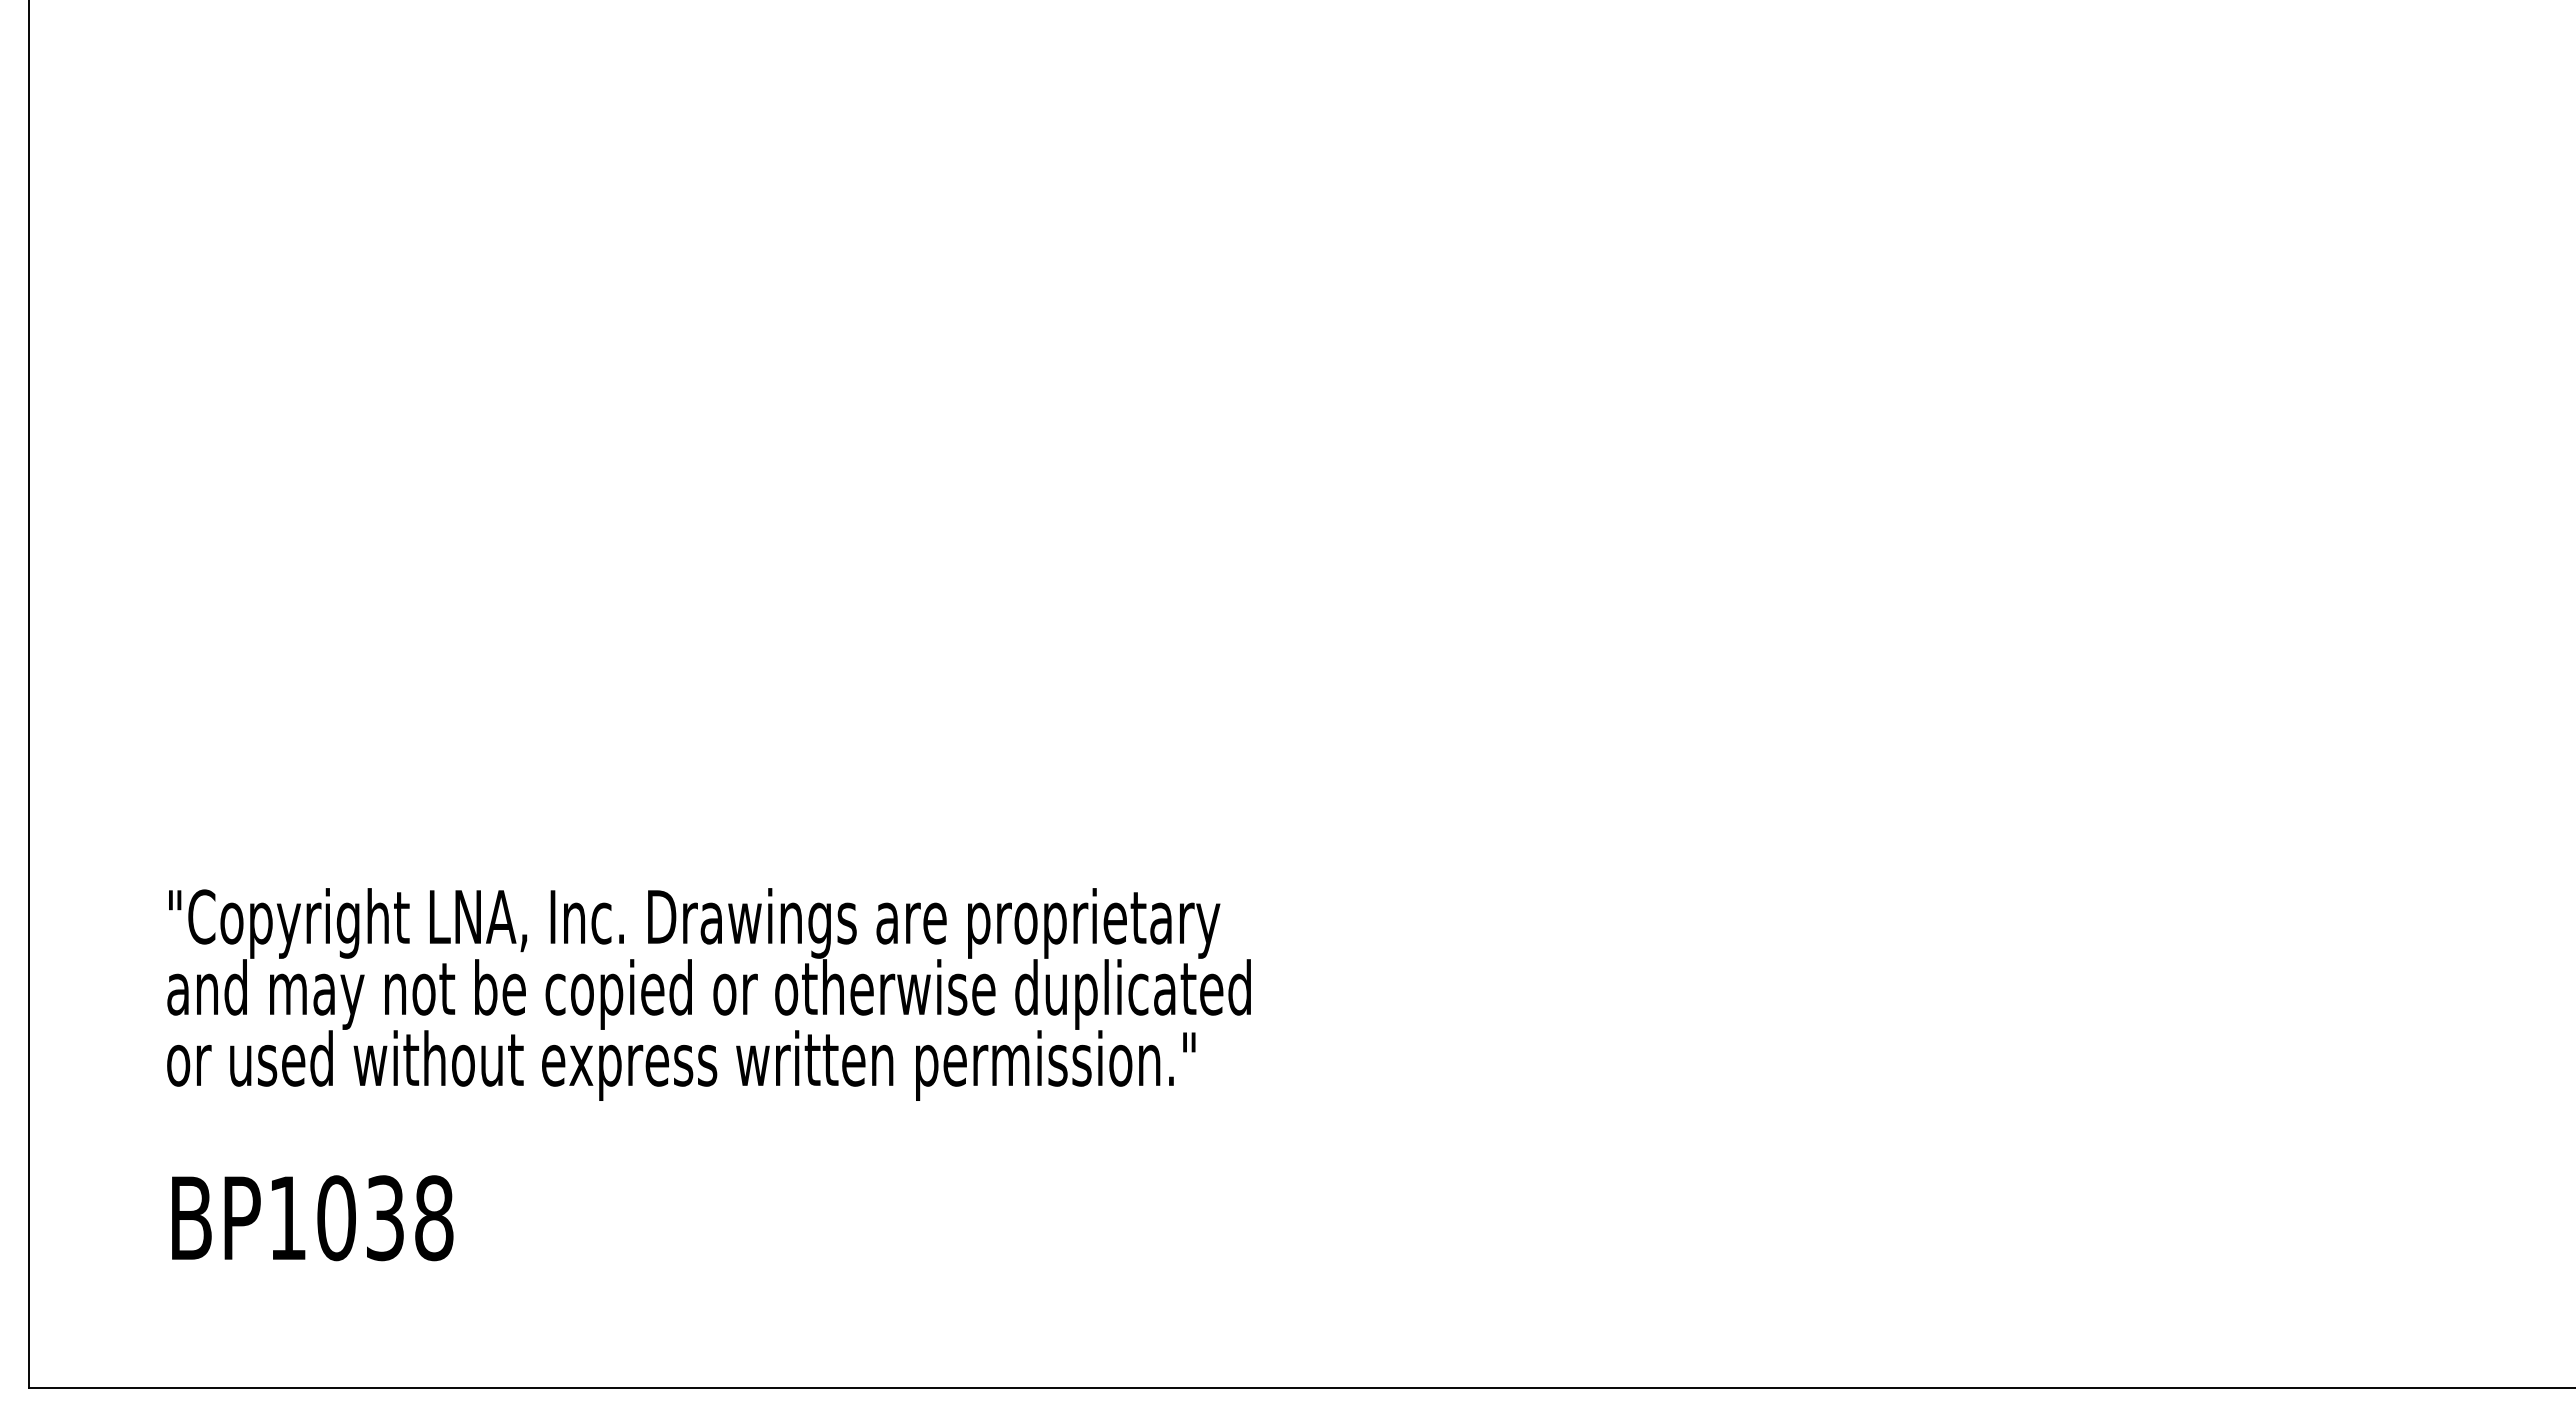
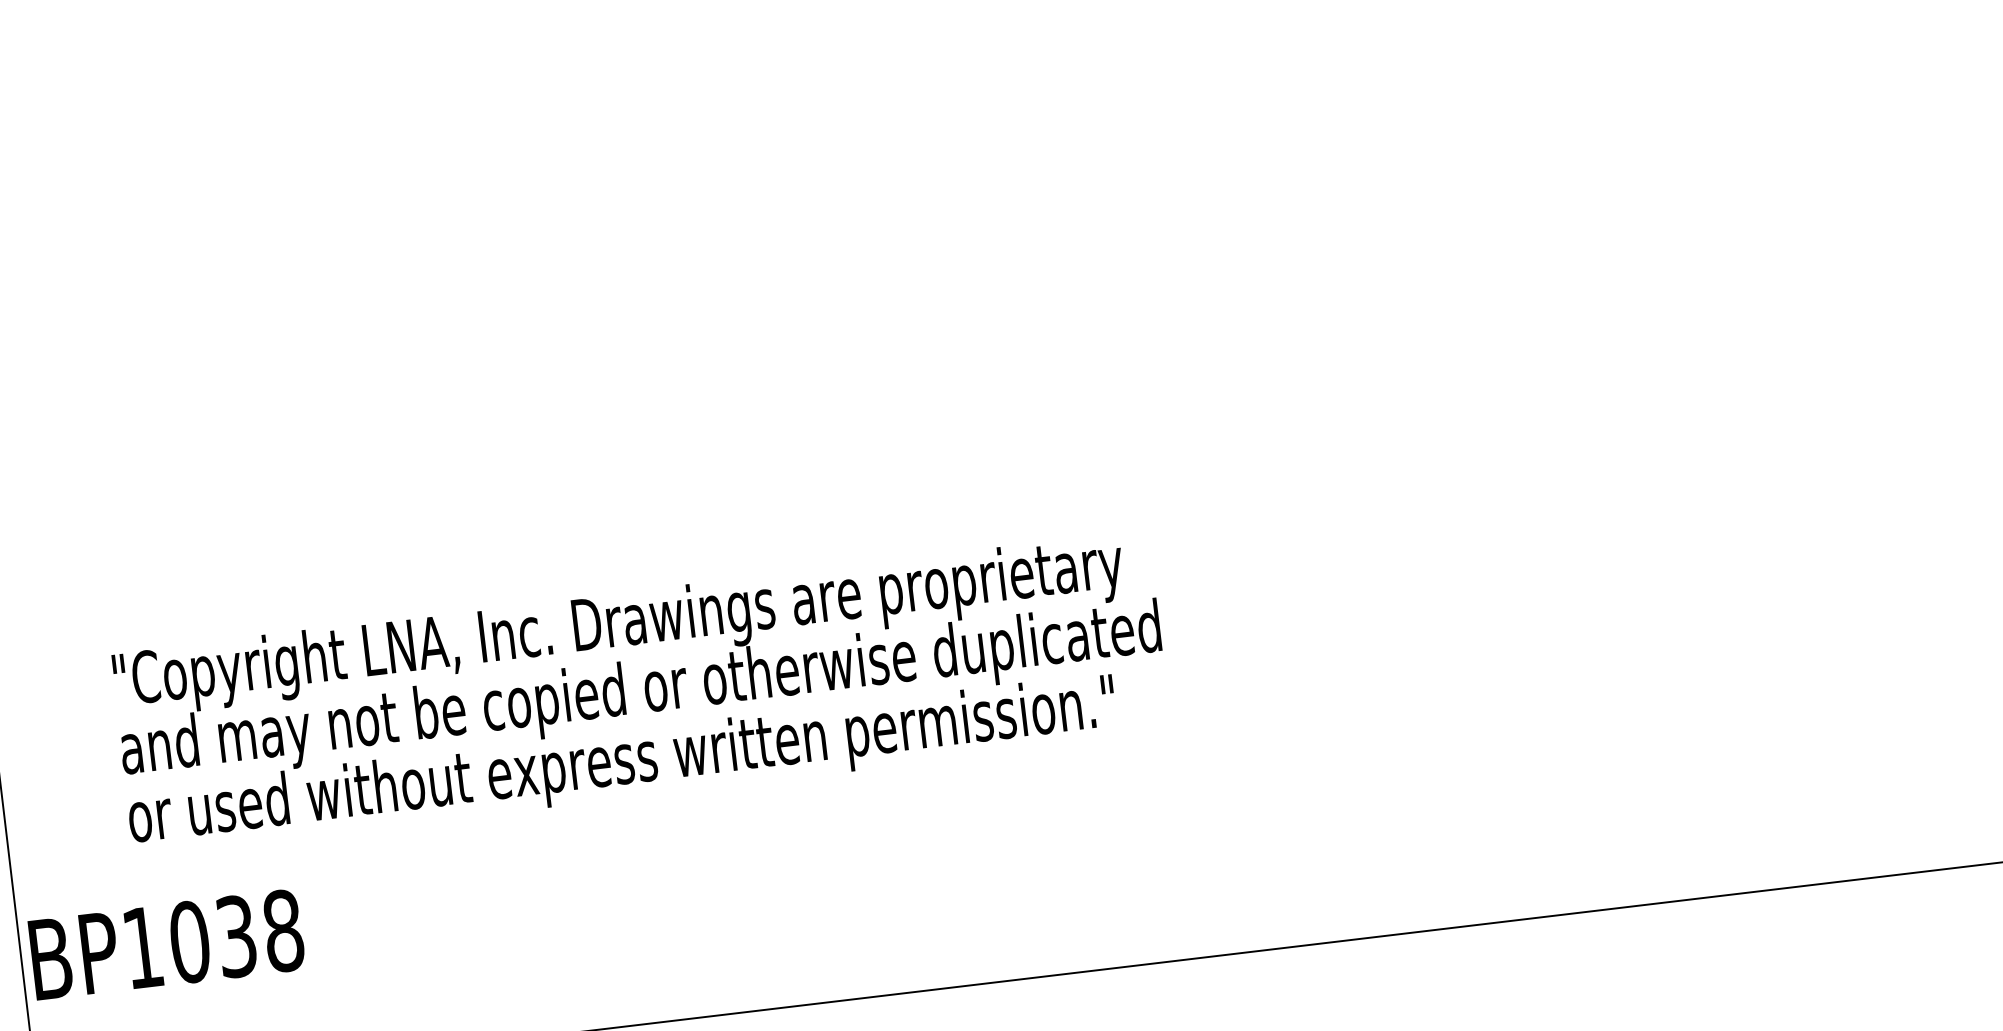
text: (708, 994) -> (640, 693), moved
text: (312, 1218) -> (166, 945), moved

